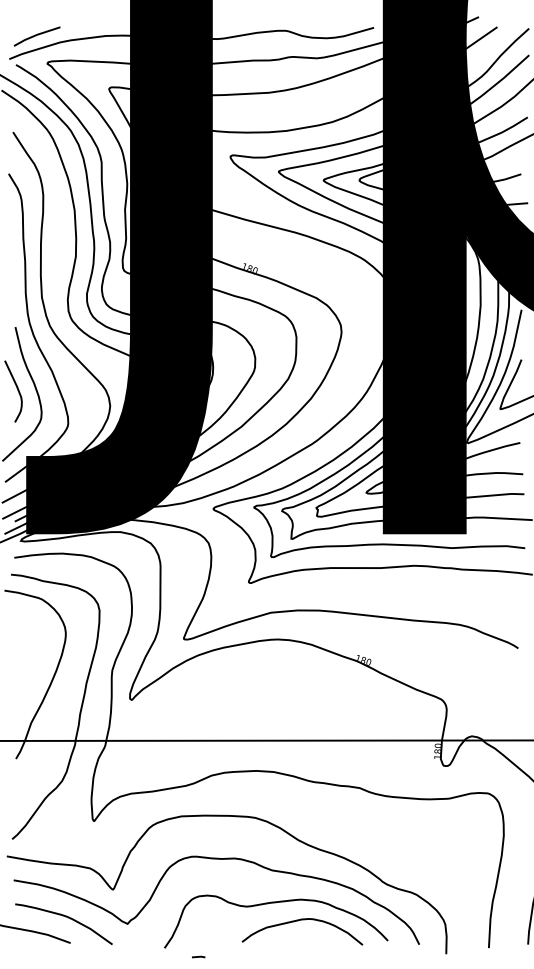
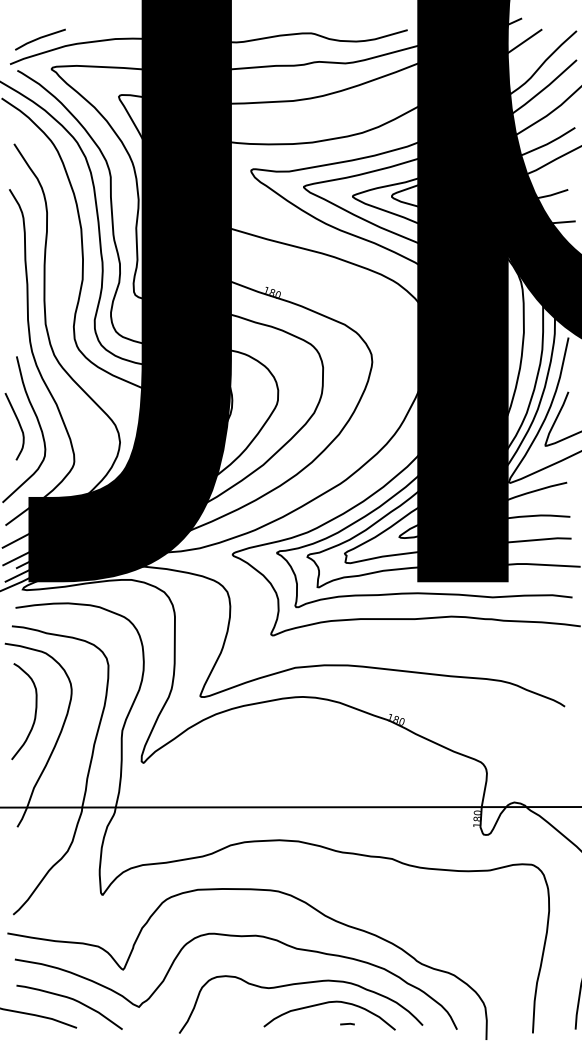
curve: (31, 654) -> (34, 713), added
line: (198, 956) -> (347, 1023), moved

